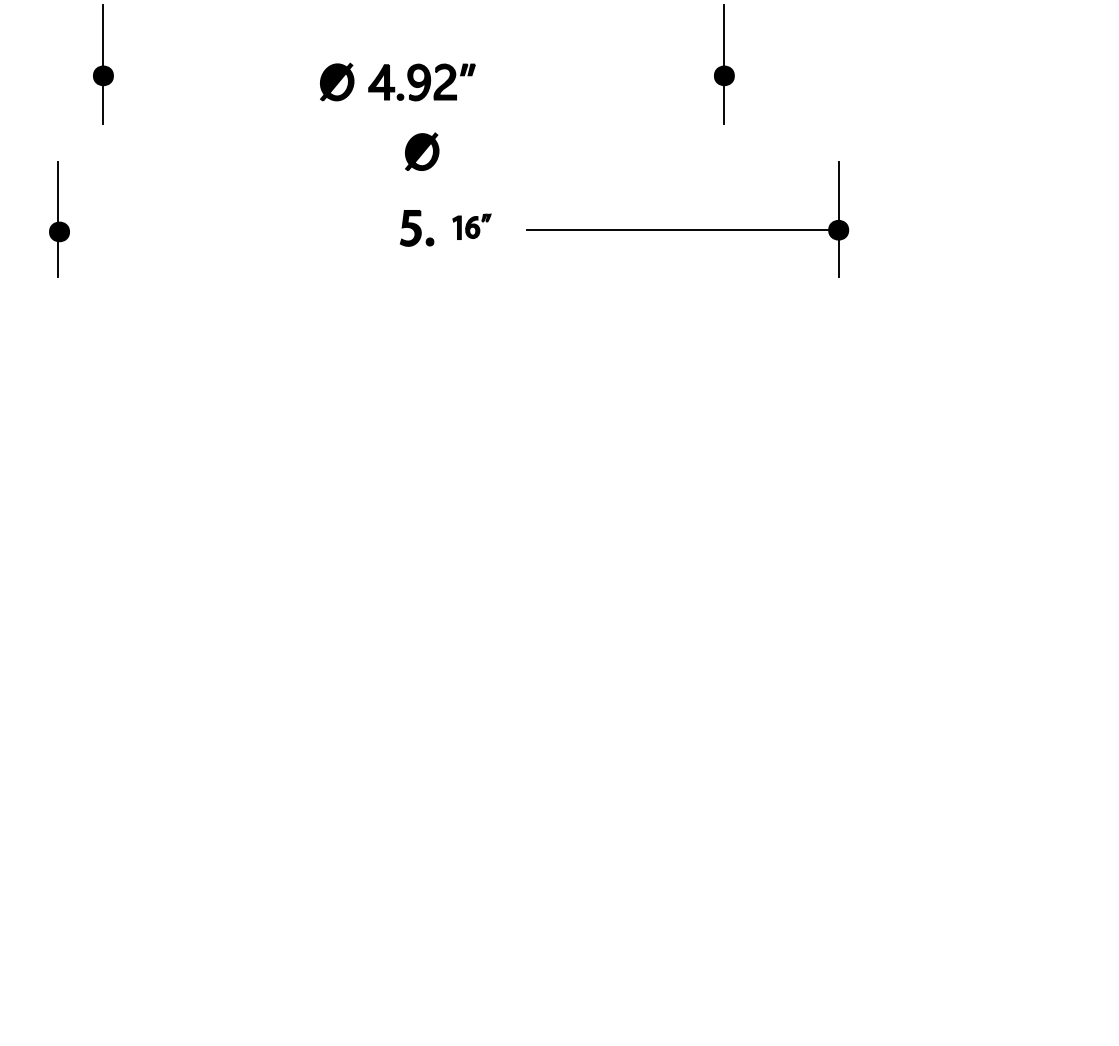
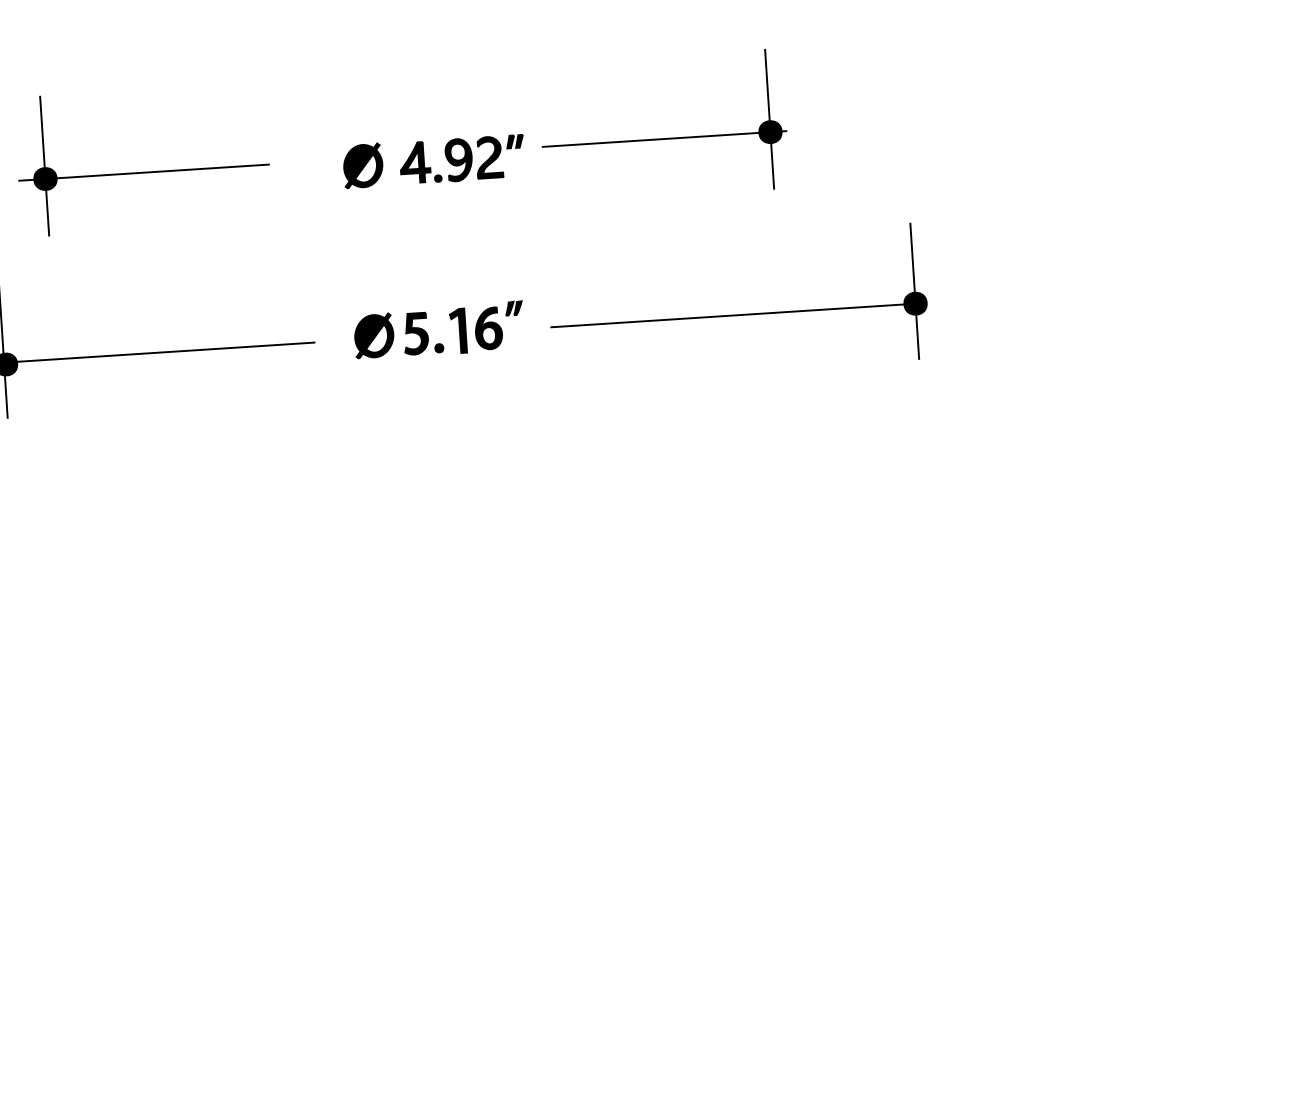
line: (187, 75) -> (143, 172), added
line: (633, 75) -> (664, 138), added
part: (395, 87) -> (431, 167), moved
part: (422, 151) -> (374, 335), moved
part: (471, 226) -> (486, 327), size x1.67
line: (190, 230) -> (158, 352), added

